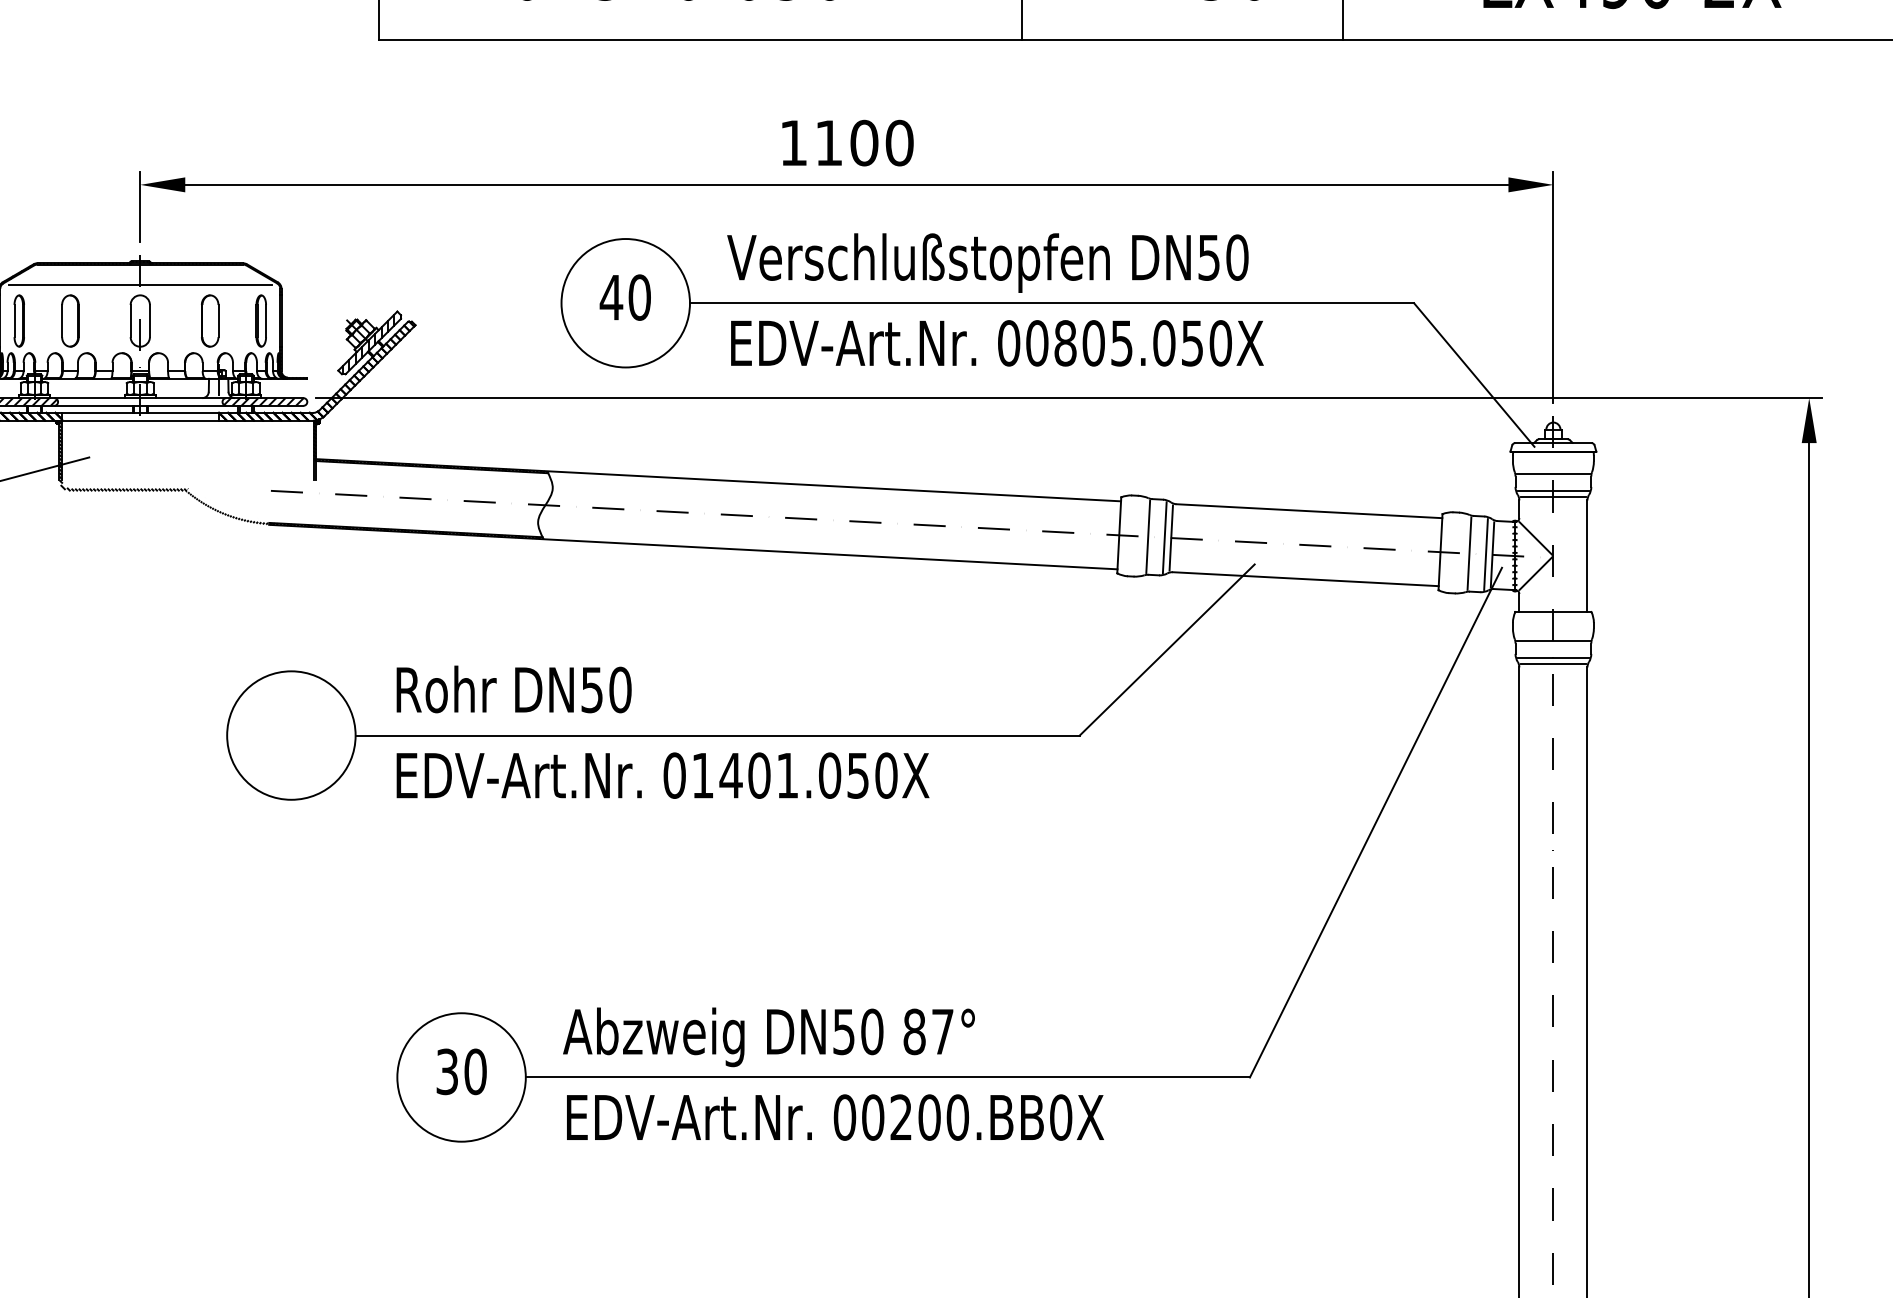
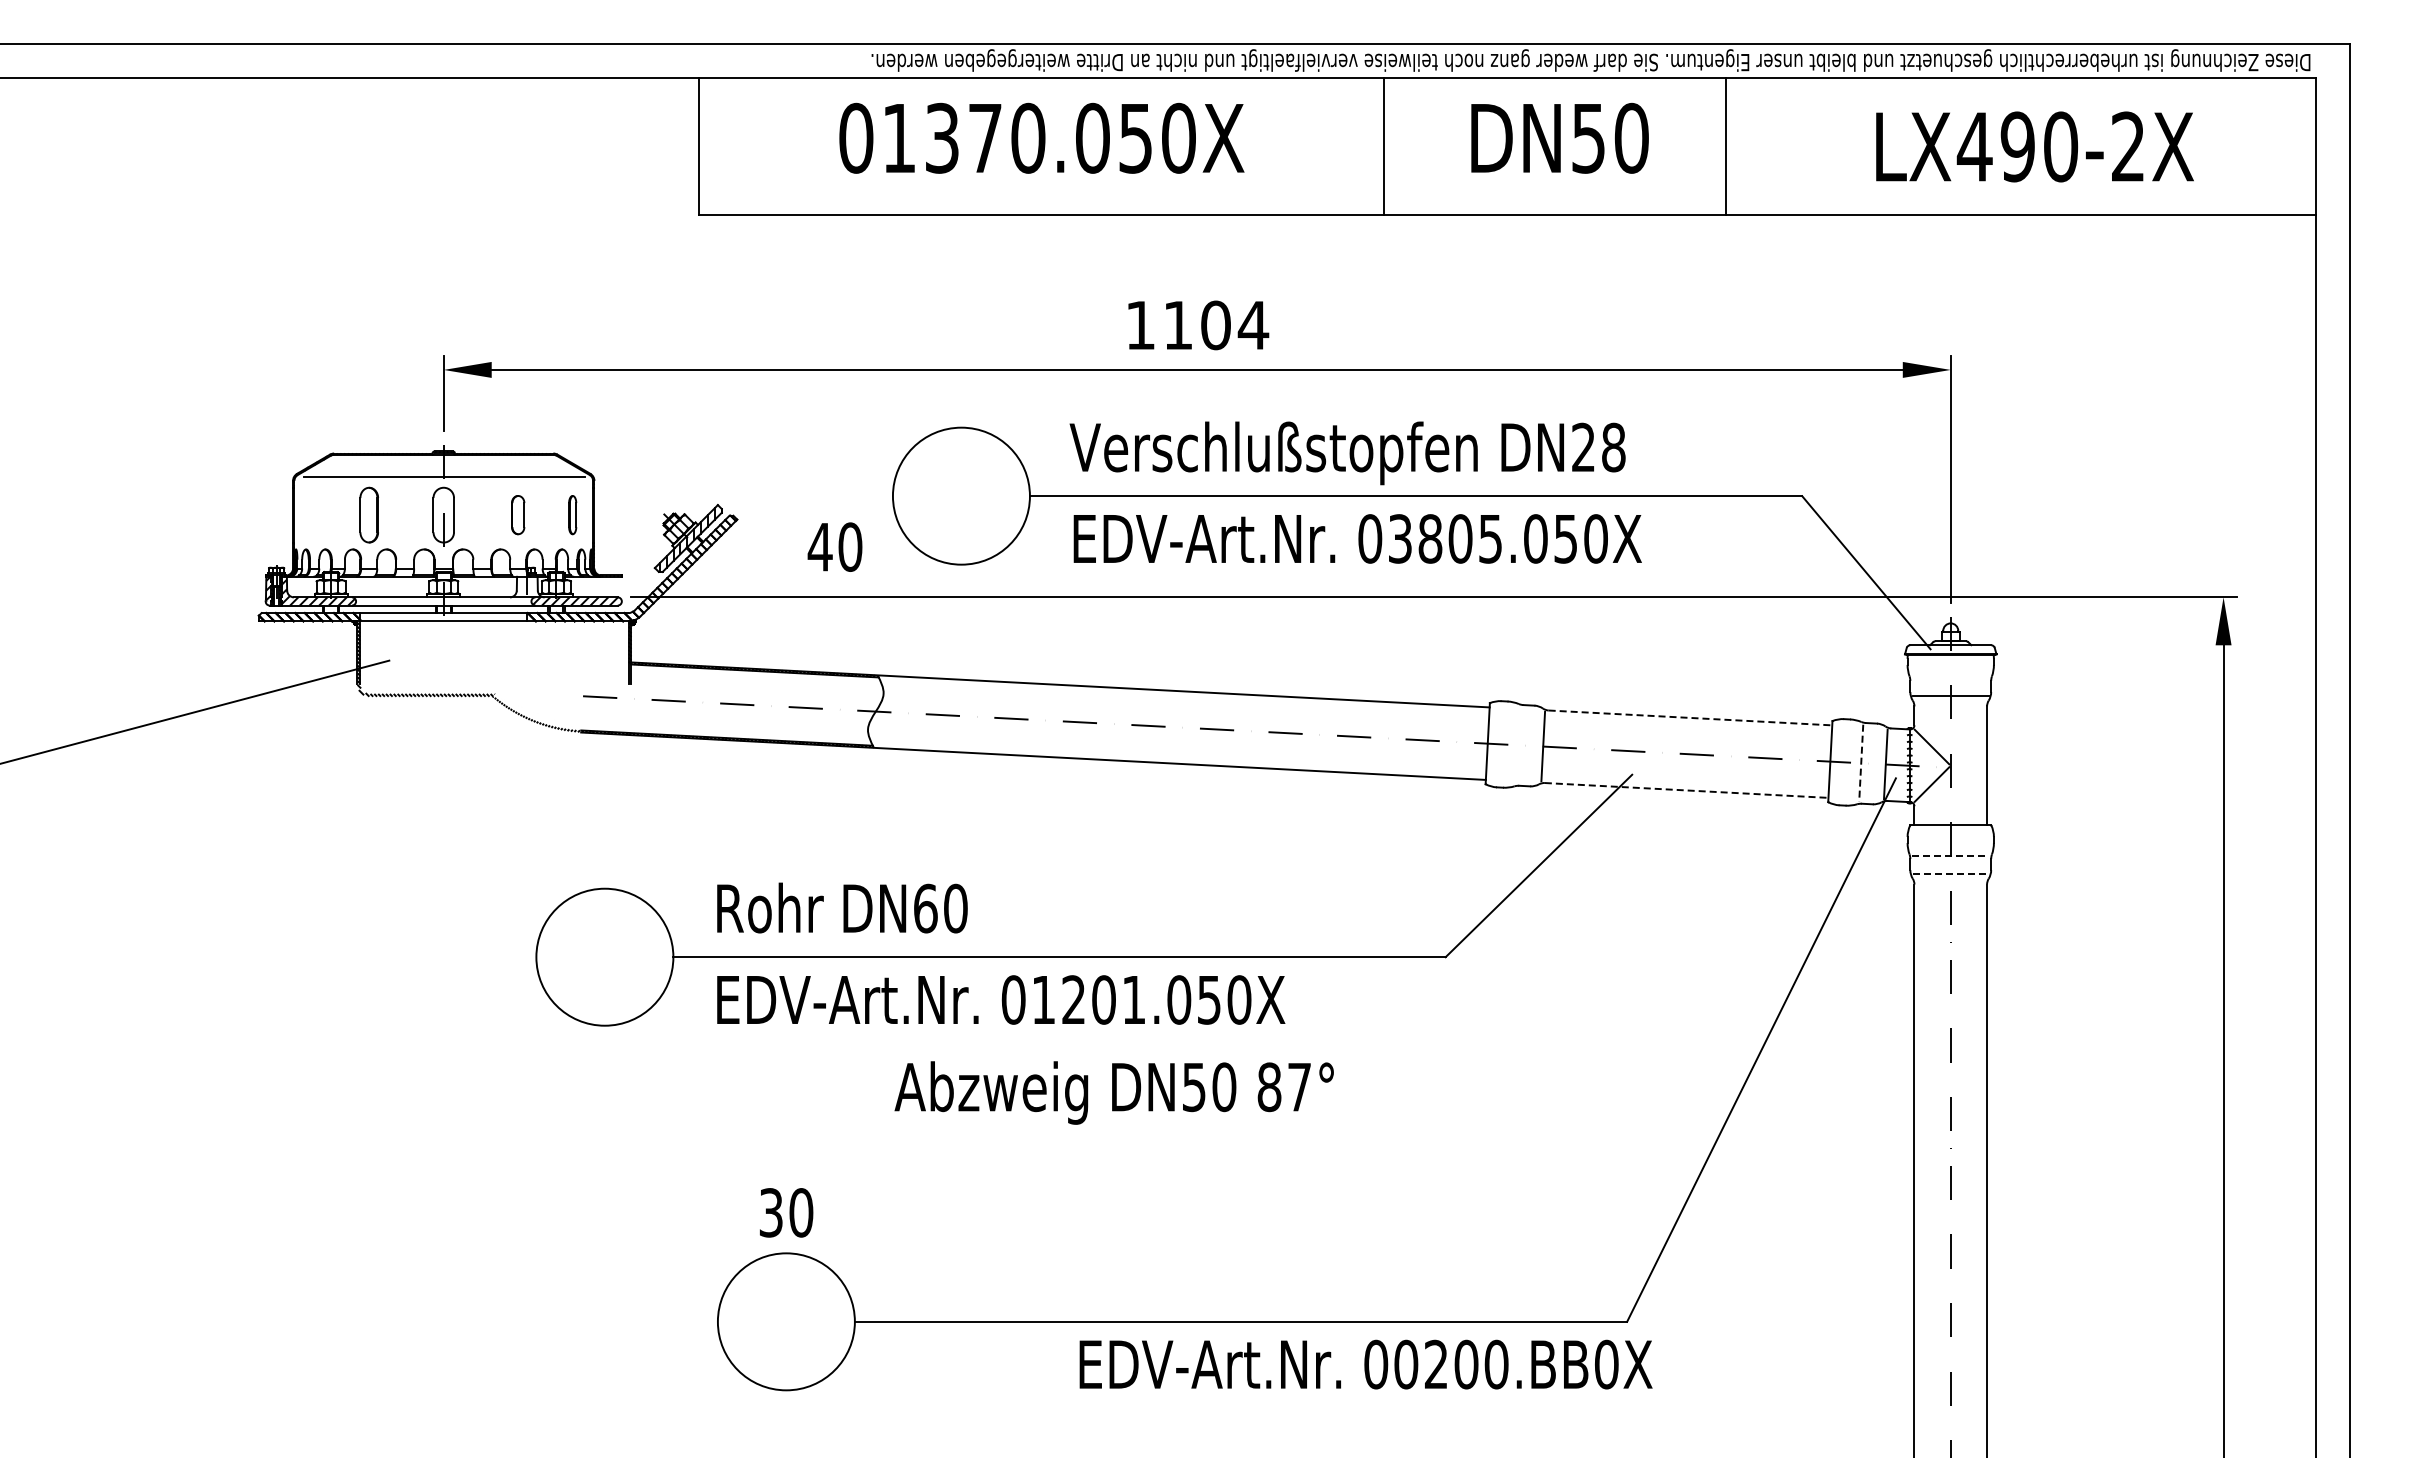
text: (899, 143) -> (1253, 325), 1100 -> 1104
text: (1223, 257) -> (1598, 447), DN50 -> DN28
text: (624, 296) -> (834, 546), moved
part: (19, 320) -> (314, 514), removed
part: (209, 320) -> (517, 514), size x0.7
part: (261, 320) -> (572, 514), size x0.7
text: (1037, 342) -> (1400, 538), 00805.050X -> 03805.050X
line: (1553, 474) -> (1950, 678), removed
line: (1553, 496) -> (1950, 702), removed
line: (1309, 510) -> (1690, 717), solid -> dashed
line: (1148, 536) -> (1518, 744), removed
line: (1164, 537) -> (1536, 745), removed
line: (1469, 553) -> (1861, 763), solid -> dashed
line: (1485, 553) -> (1878, 763), removed
line: (1305, 579) -> (1686, 790), solid -> dashed
line: (1553, 641) -> (1950, 856), solid -> dashed
line: (1553, 658) -> (1950, 874), solid -> dashed
line: (1553, 664) -> (1950, 881), removed
text: (592, 689) -> (925, 908), DN50 -> DN60
text: (730, 775) -> (1073, 999), 01401.050X -> 01201.050X
text: (768, 1036) -> (1113, 1092), moved
text: (461, 1071) -> (786, 1212), moved
text: (834, 1117) -> (1365, 1364), moved

